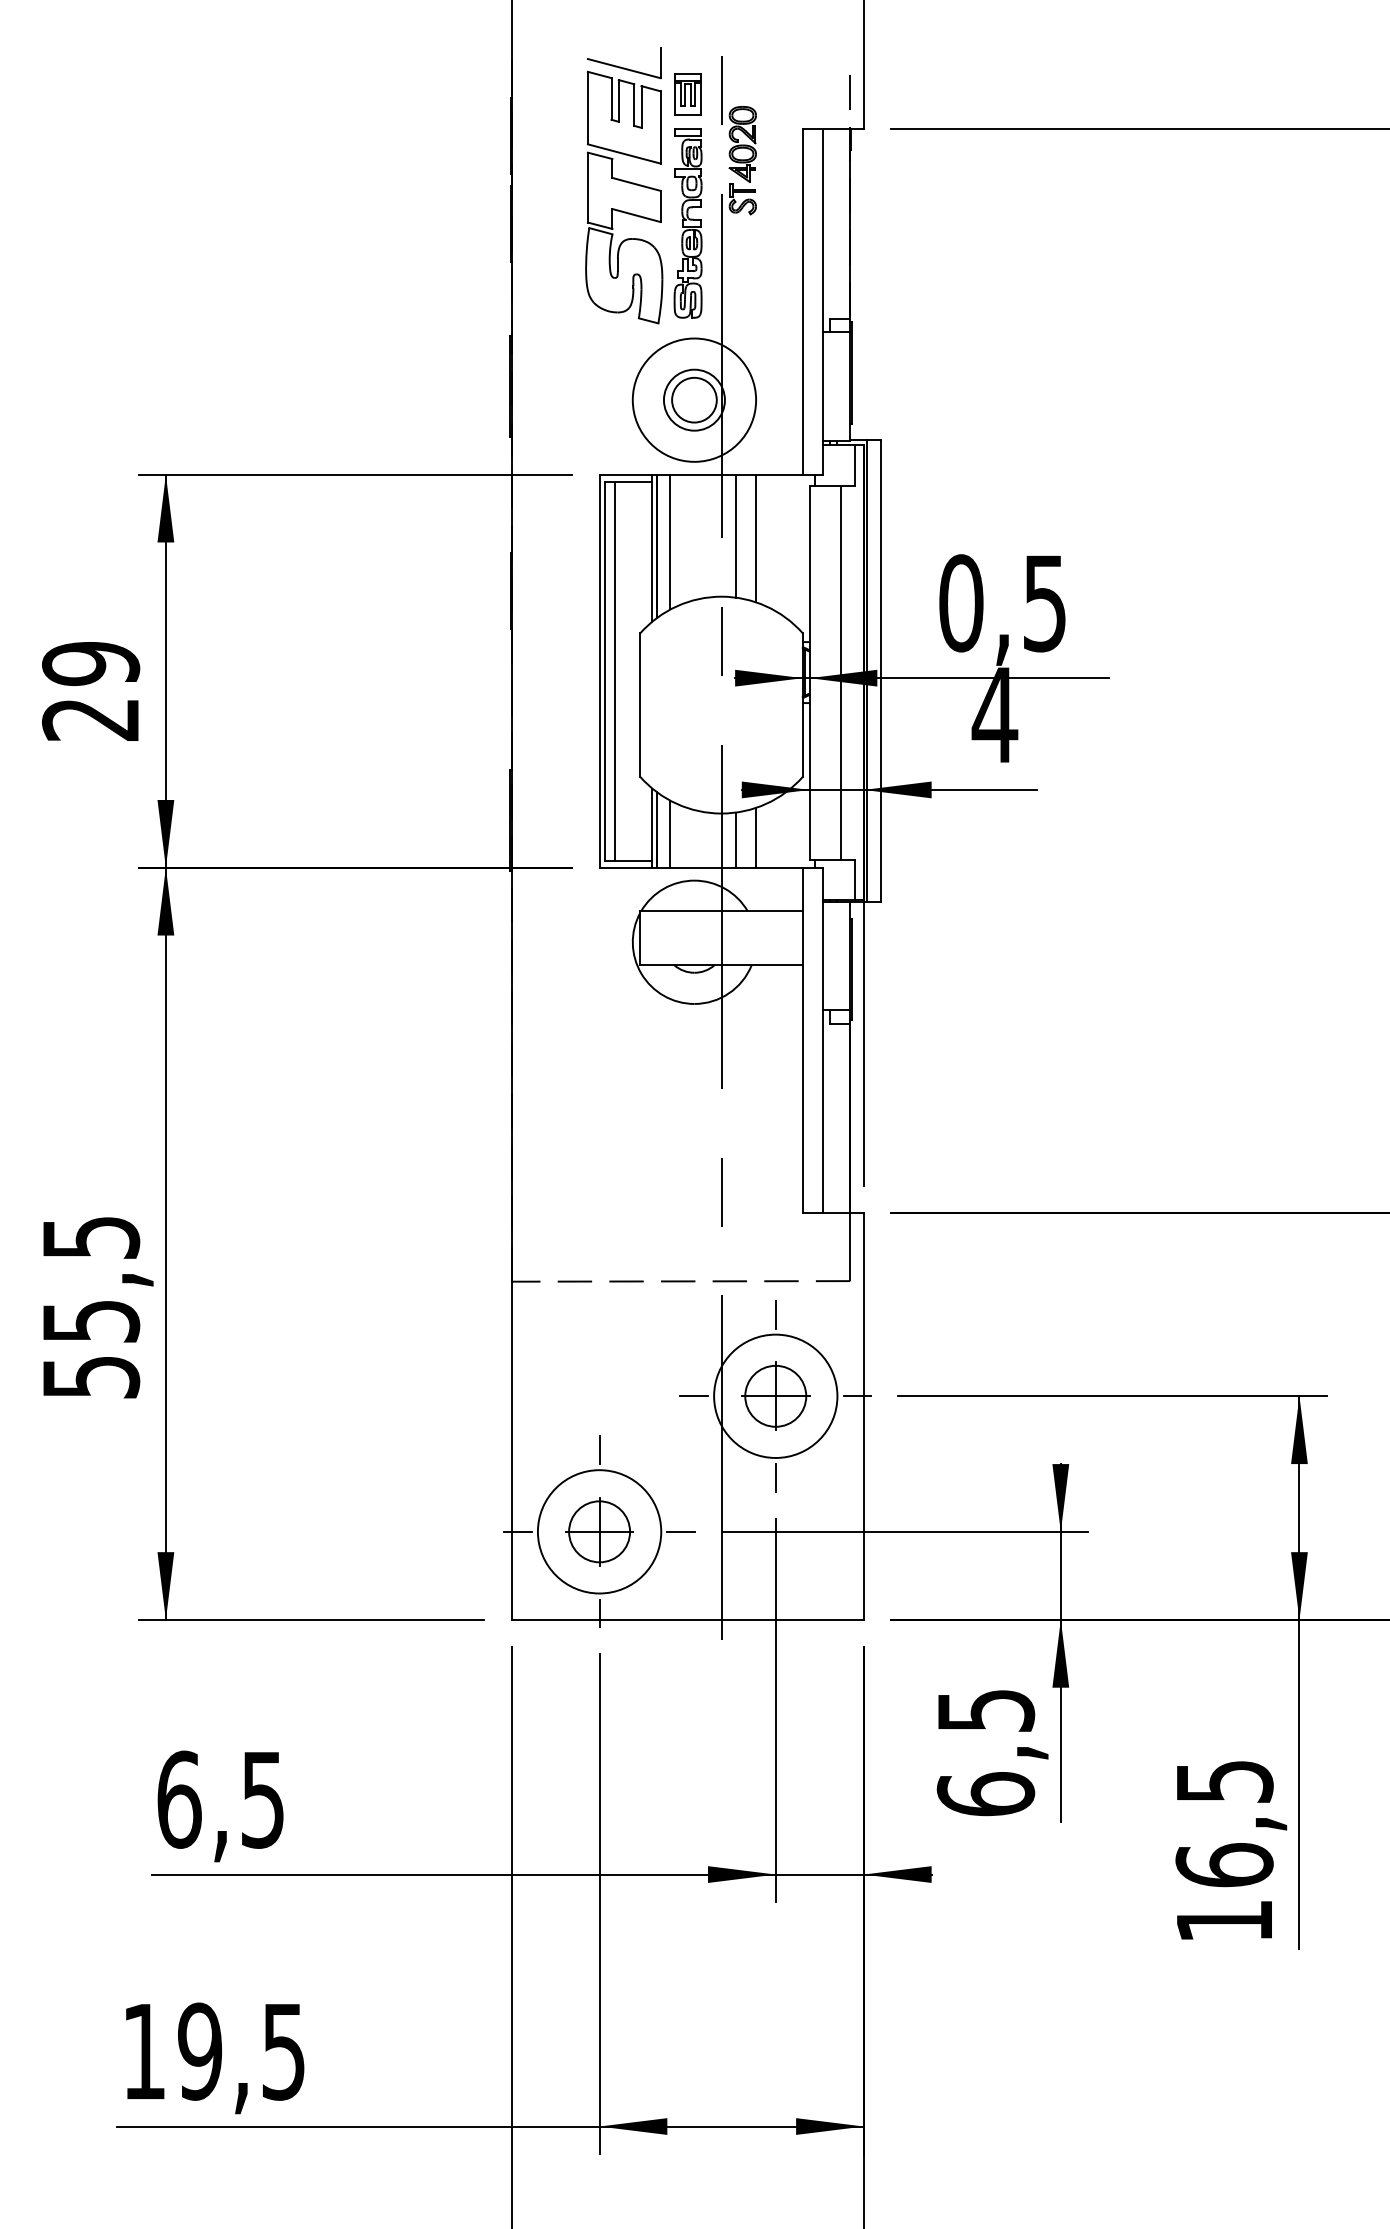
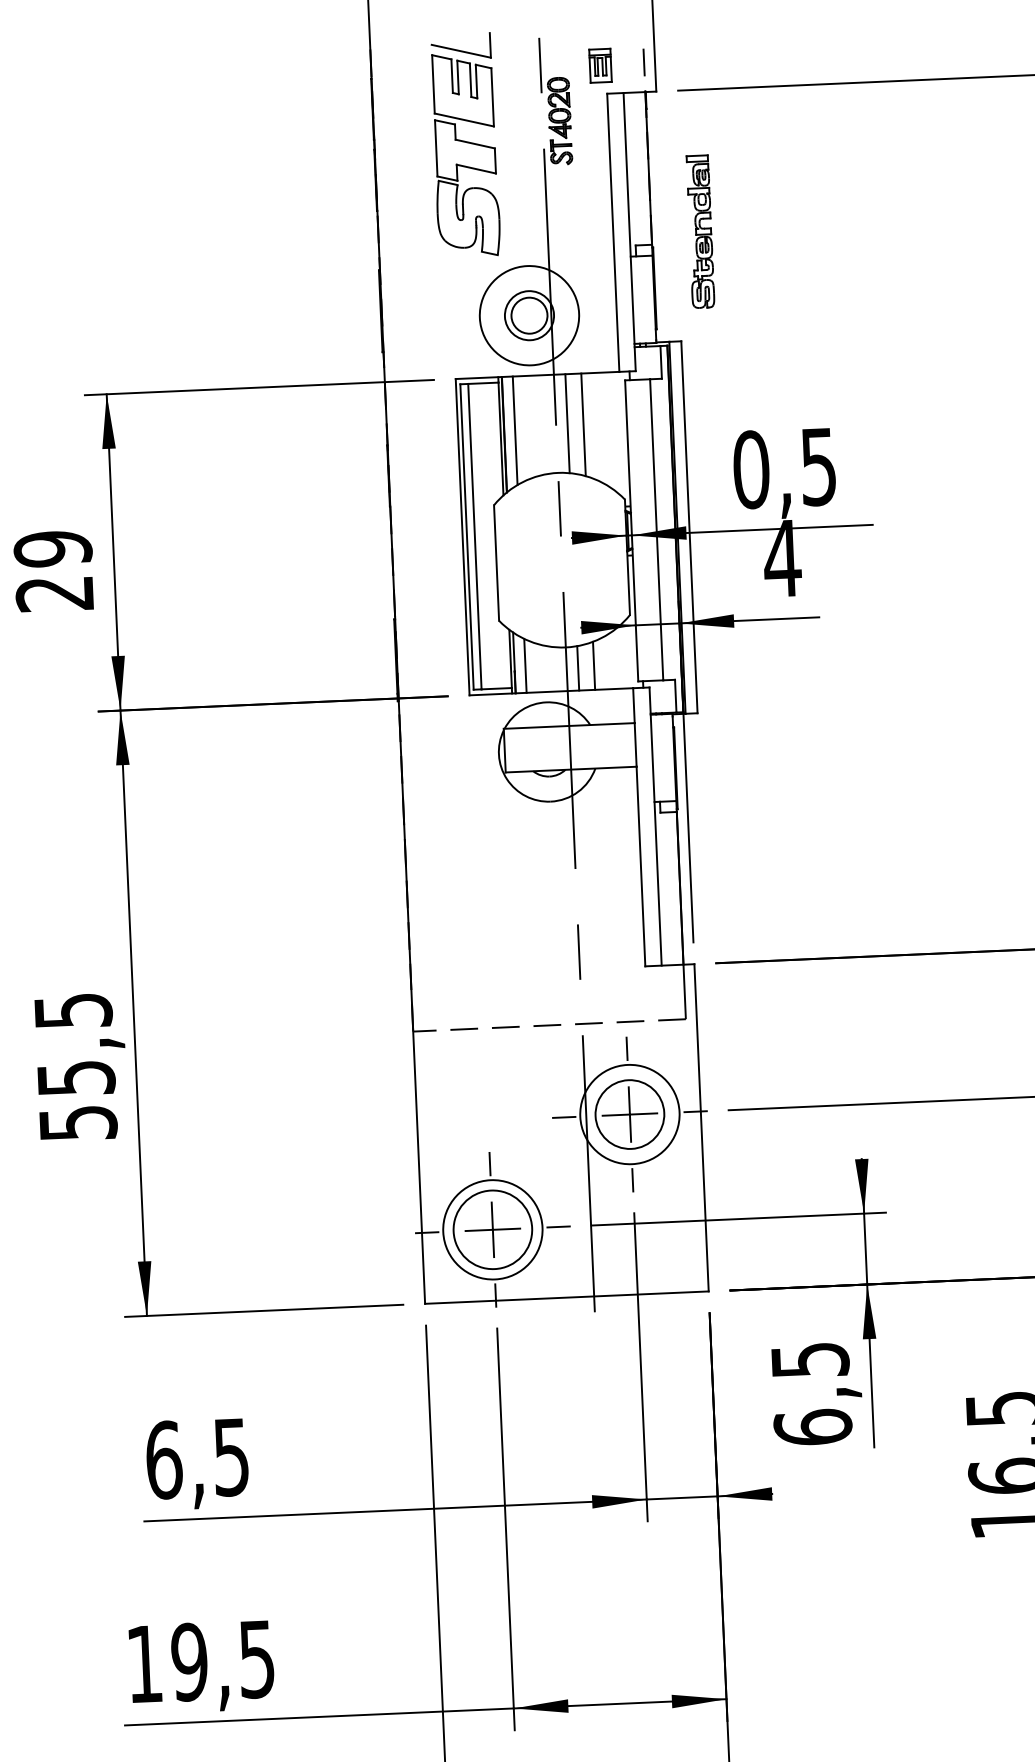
part: (687, 94) -> (600, 66), moved
part: (687, 223) -> (700, 231), moved
circle: (775, 1395) -> (629, 1113), size x1.4
circle: (599, 1531) -> (492, 1229), size x1.6

